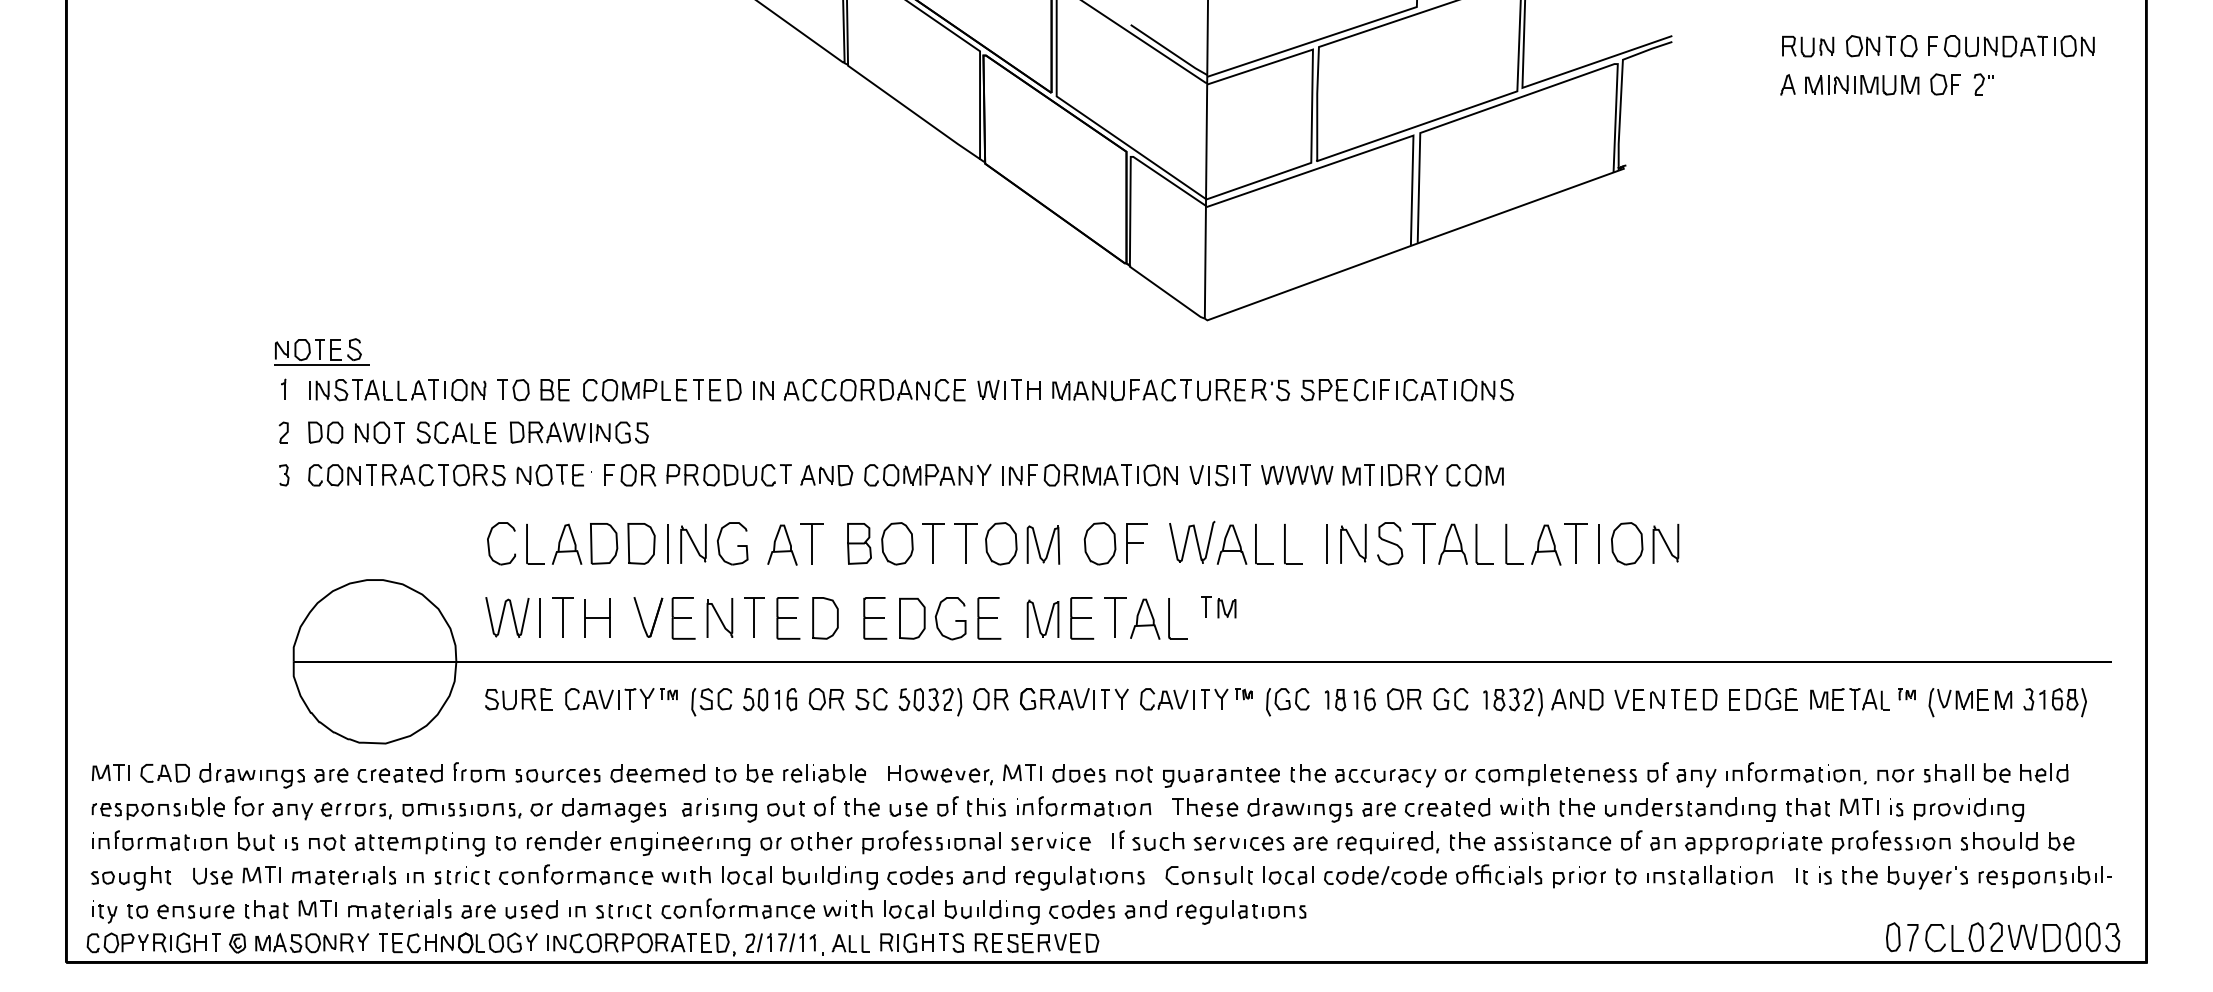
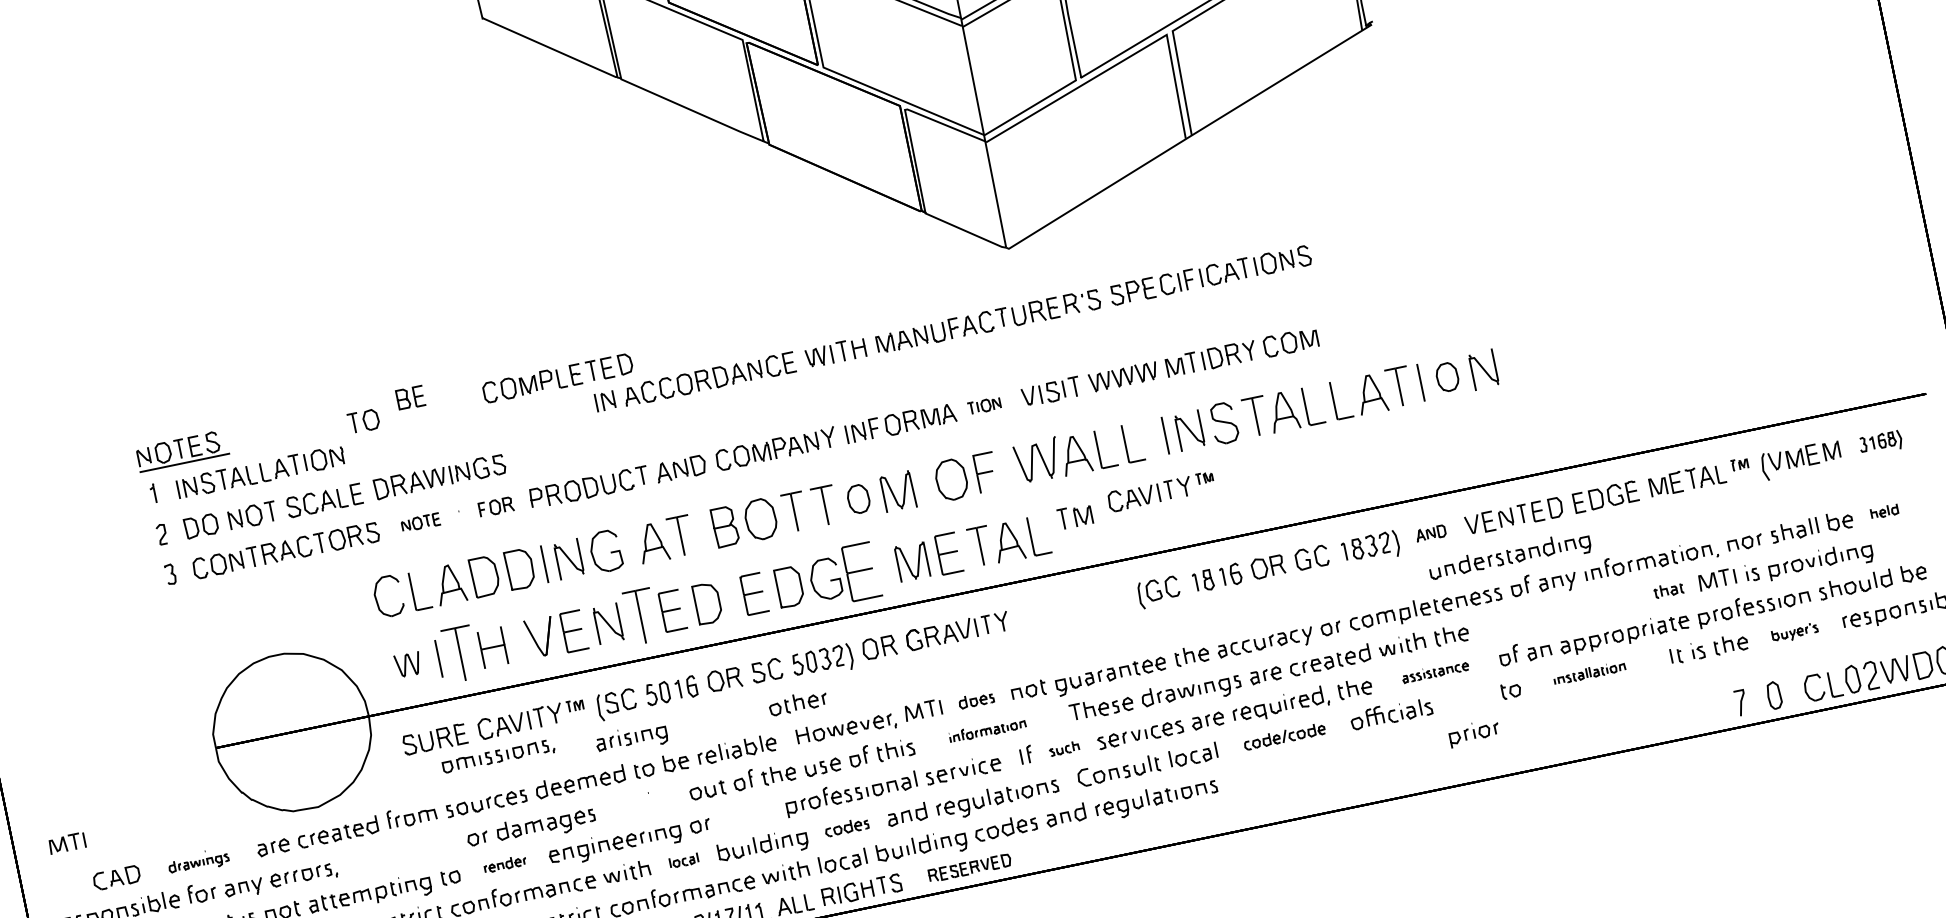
part: (513, 390) -> (363, 421), moved
part: (554, 390) -> (410, 398), moved
part: (662, 390) -> (558, 378), moved
part: (549, 475) -> (420, 522), size x0.6
part: (630, 475) -> (496, 507), size x0.7
part: (1149, 475) -> (984, 406), size x0.6
part: (1001, 543) -> (858, 498), size x0.7
part: (1627, 543) -> (1447, 376), size x0.7
part: (507, 617) -> (408, 664), size x0.6
part: (562, 617) -> (460, 653), size x1.4
part: (754, 617) -> (640, 616), size x1.4
part: (989, 618) -> (862, 571), size x1.4
part: (1196, 699) -> (1161, 492), moved
part: (1577, 699) -> (1430, 533), size x0.6
part: (2054, 702) -> (1880, 443), size x0.7
part: (110, 772) -> (66, 843), moved
part: (2044, 772) -> (1884, 511), size x0.6
part: (1078, 773) -> (975, 700), size x0.7
part: (251, 775) -> (198, 863), size x0.6
part: (1084, 806) -> (988, 730), size x0.6
part: (1807, 807) -> (1668, 590), size x0.7
part: (1690, 809) -> (1510, 557), moved
part: (461, 810) -> (498, 756), moved
part: (719, 810) -> (631, 739), moved
part: (564, 840) -> (505, 863), size x0.6
part: (821, 841) -> (797, 702), moved
part: (1158, 841) -> (1064, 748), size x0.6
part: (1552, 841) -> (1435, 671), size x0.6
part: (1709, 874) -> (1589, 672), size x0.6
part: (746, 875) -> (683, 860), size x0.6
part: (919, 875) -> (846, 827), size x0.7
part: (1385, 875) -> (1284, 736), size x0.7
part: (1579, 877) -> (1474, 733), moved
part: (1927, 877) -> (1794, 632), size x0.6
line: (1912, 937) -> (1740, 702), moved
part: (1036, 943) -> (969, 868), size x0.7

